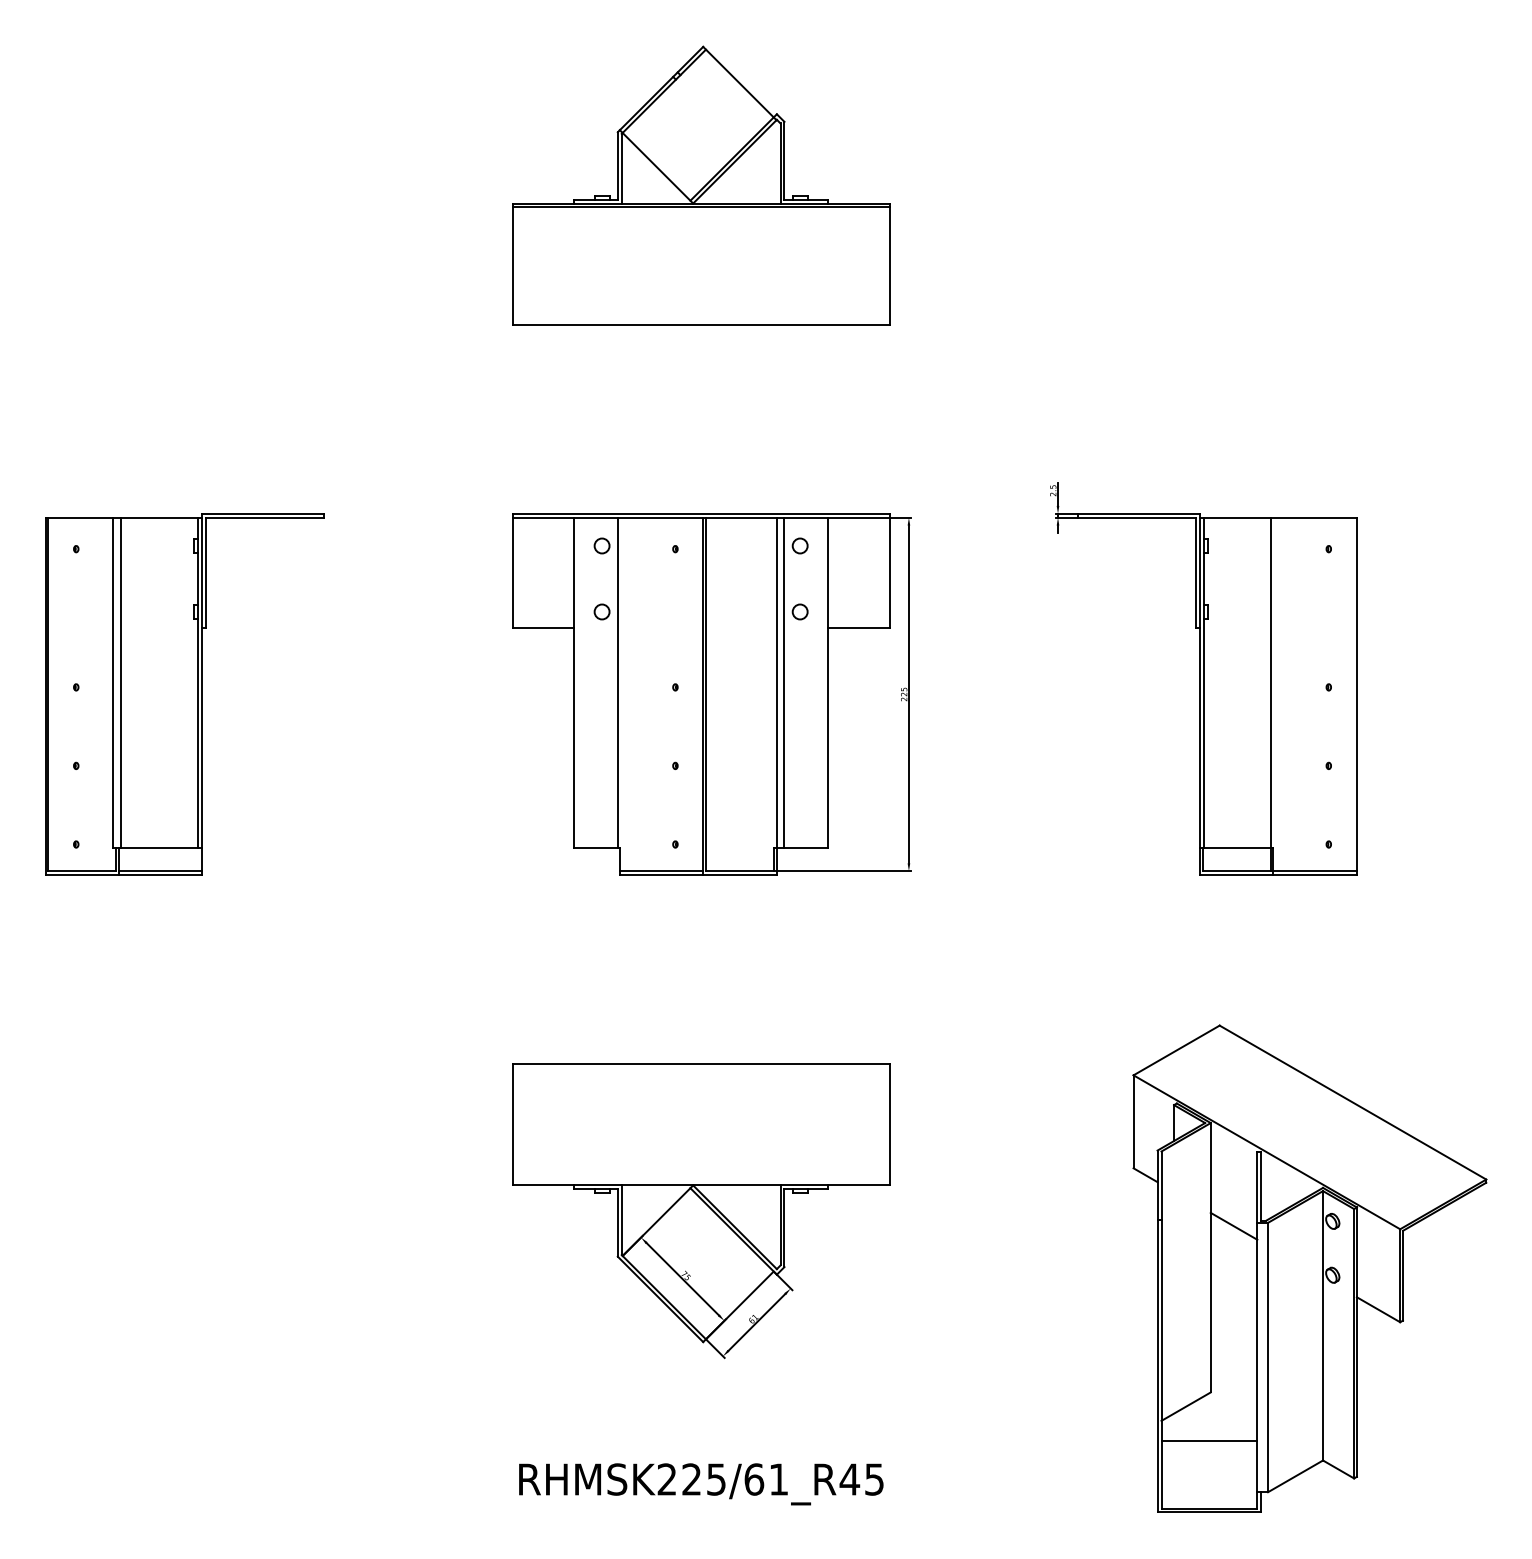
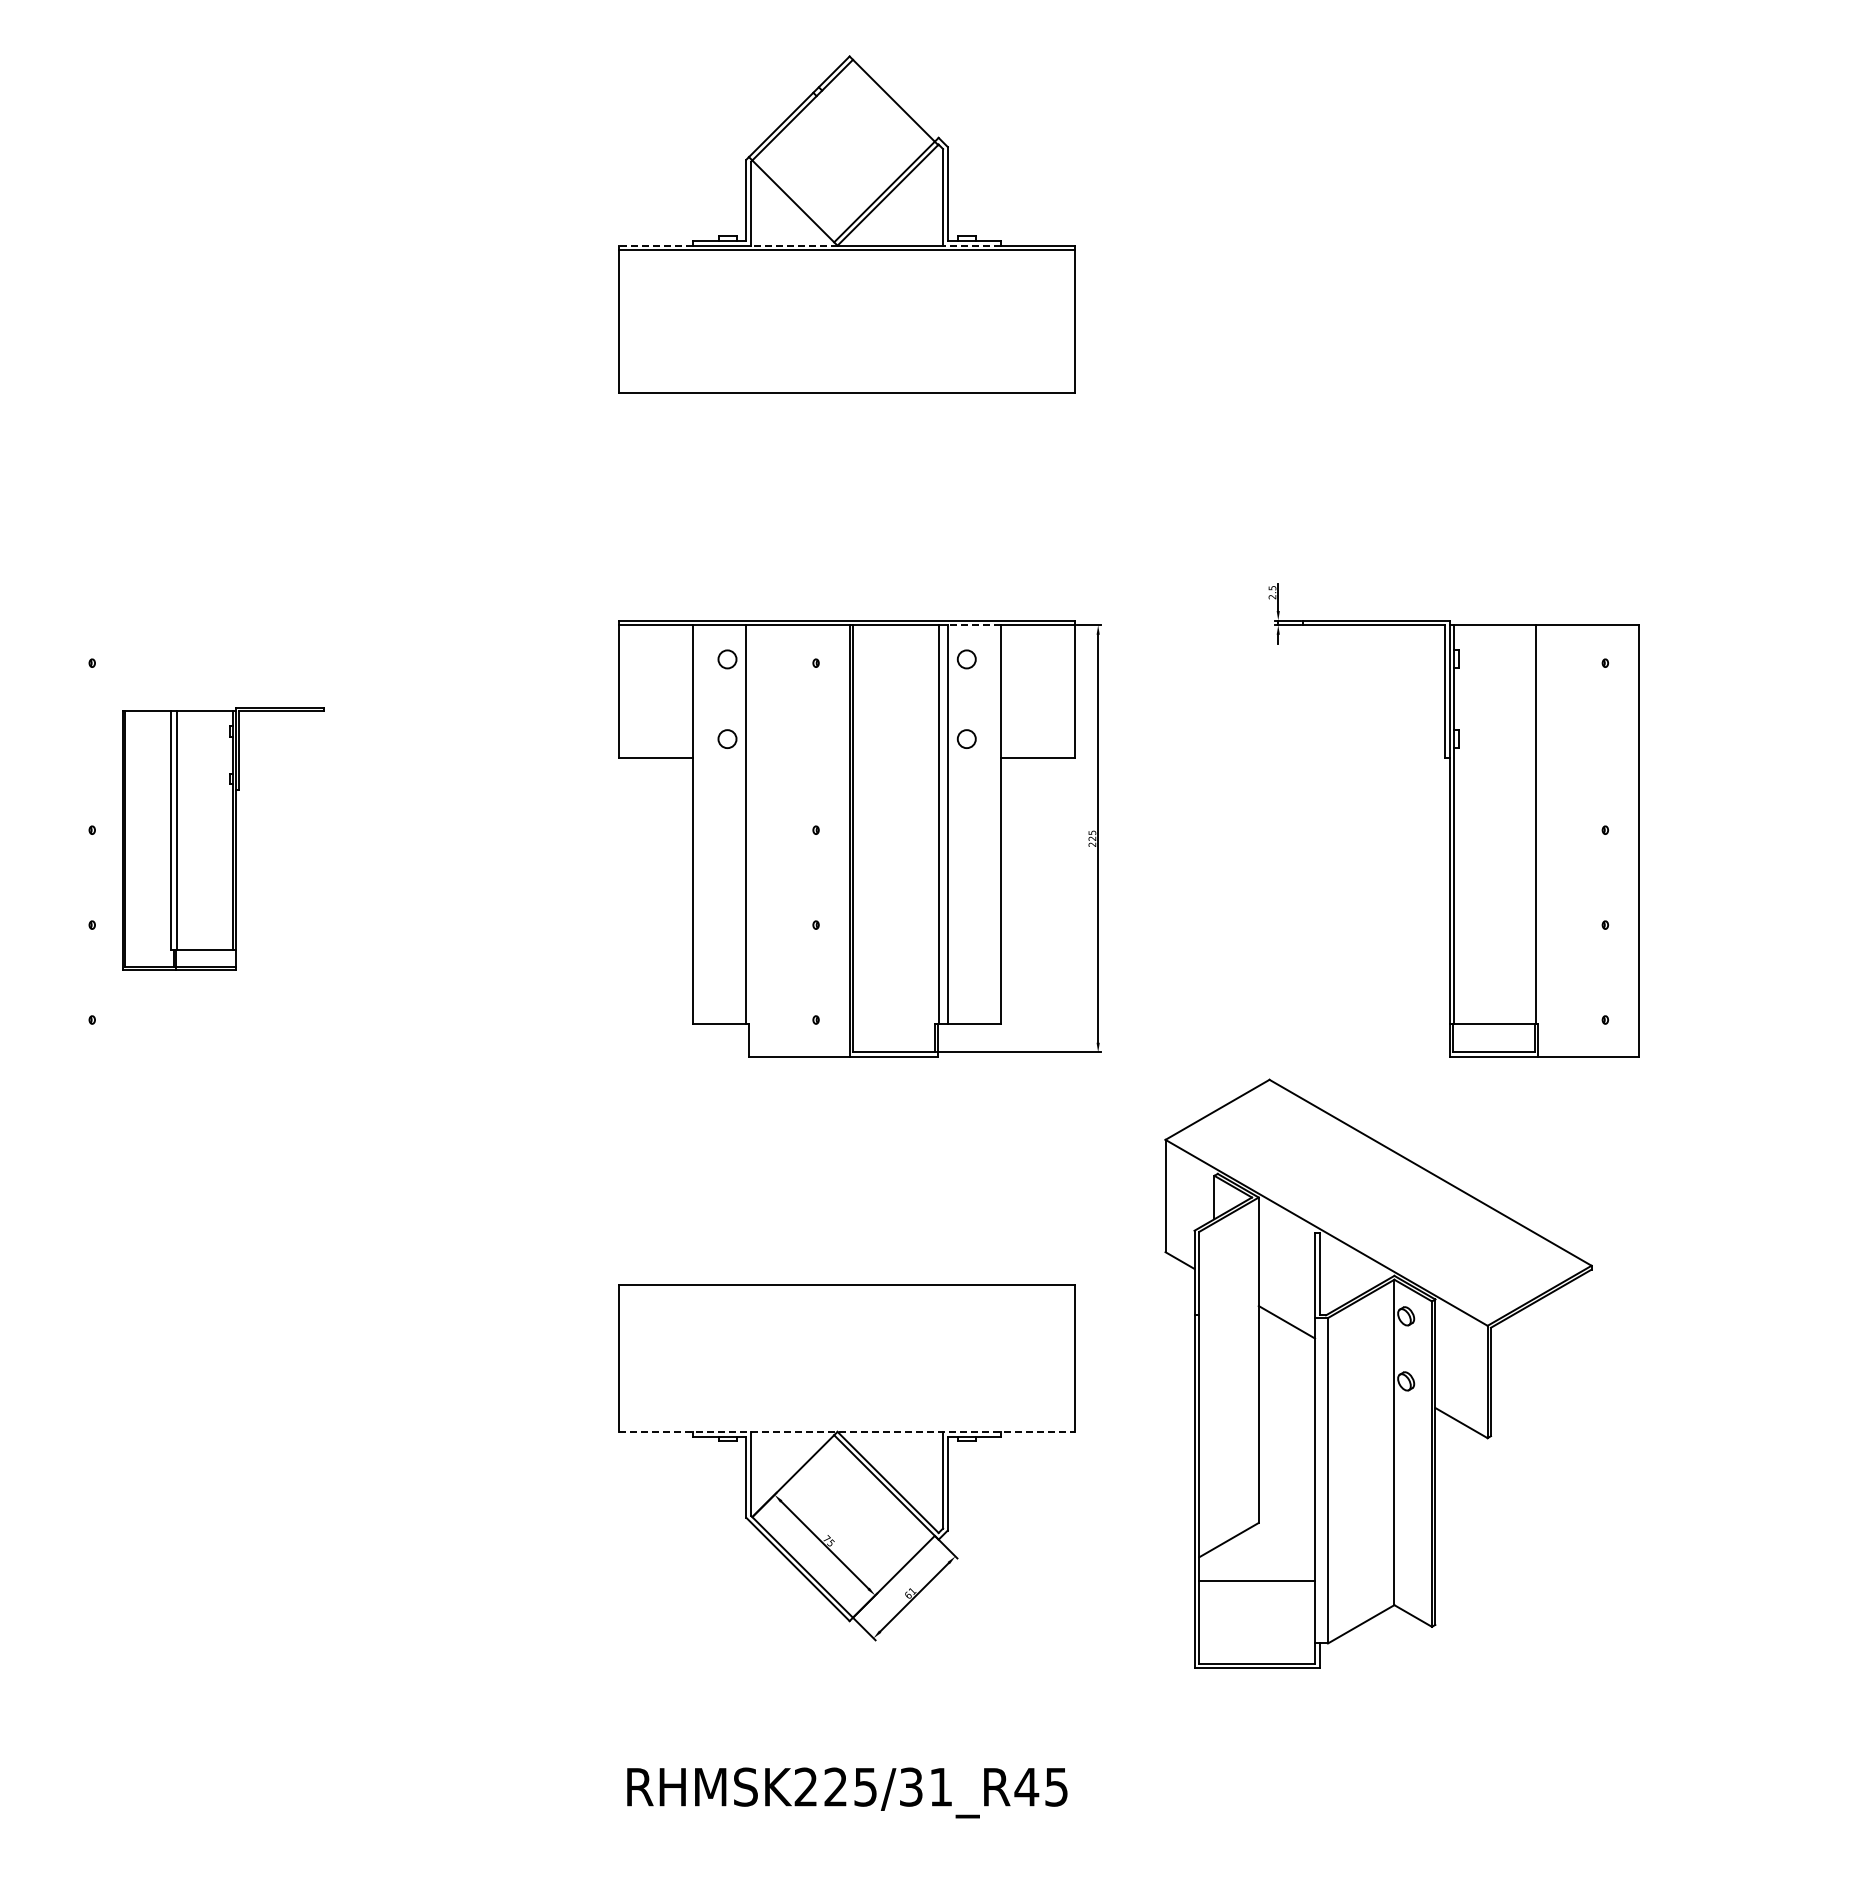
line: (543, 203) -> (656, 245), solid -> dashed
line: (656, 203) -> (793, 245), solid -> dashed
line: (804, 203) -> (972, 245), solid -> dashed
line: (806, 517) -> (974, 625), solid -> dashed
part: (184, 694) -> (223, 838), size x0.6
line: (660, 871) -> (798, 1052), removed
line: (1314, 871) -> (1588, 1052), removed
line: (701, 1185) -> (847, 1431), solid -> dashed
part: (1309, 1268) -> (1378, 1373), moved
text: (754, 1478) -> (911, 1786), RHMSK225/61_R45 -> RHMSK225/31_R45

